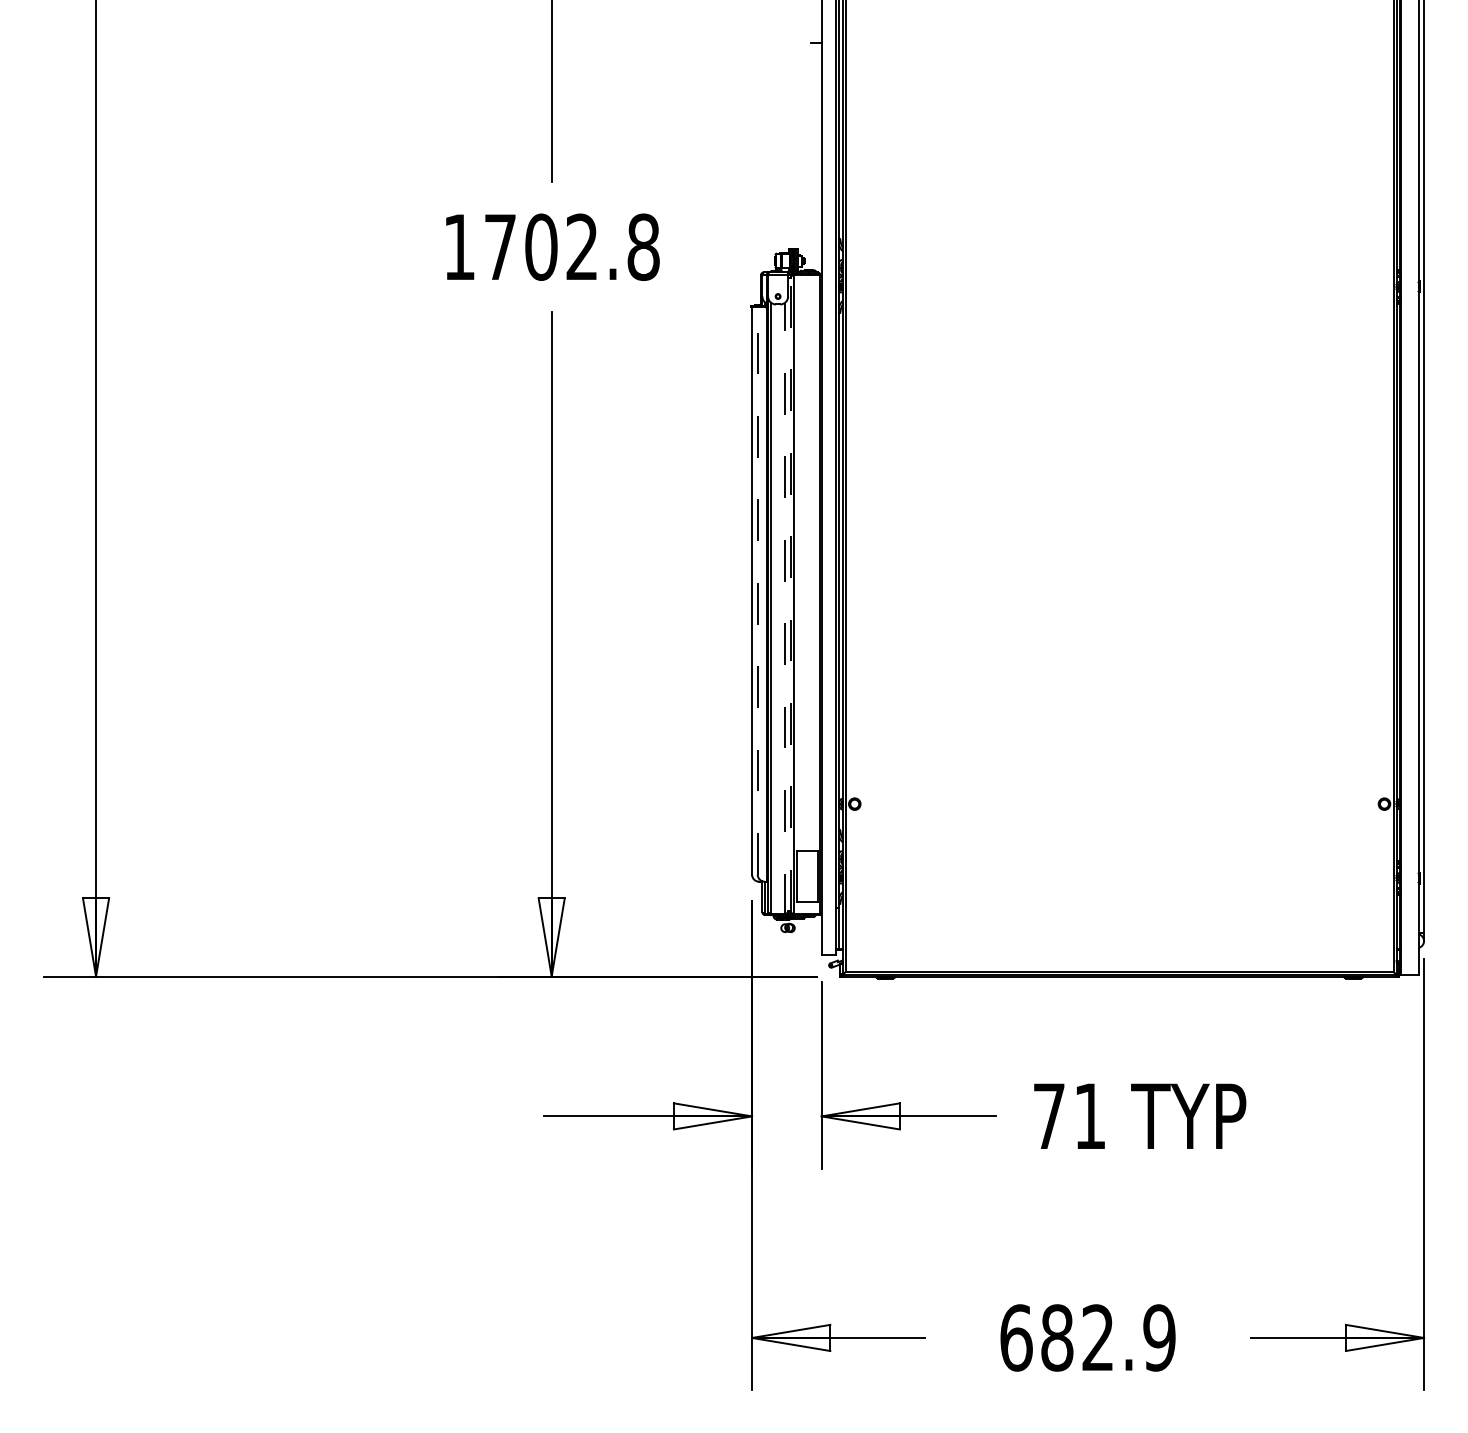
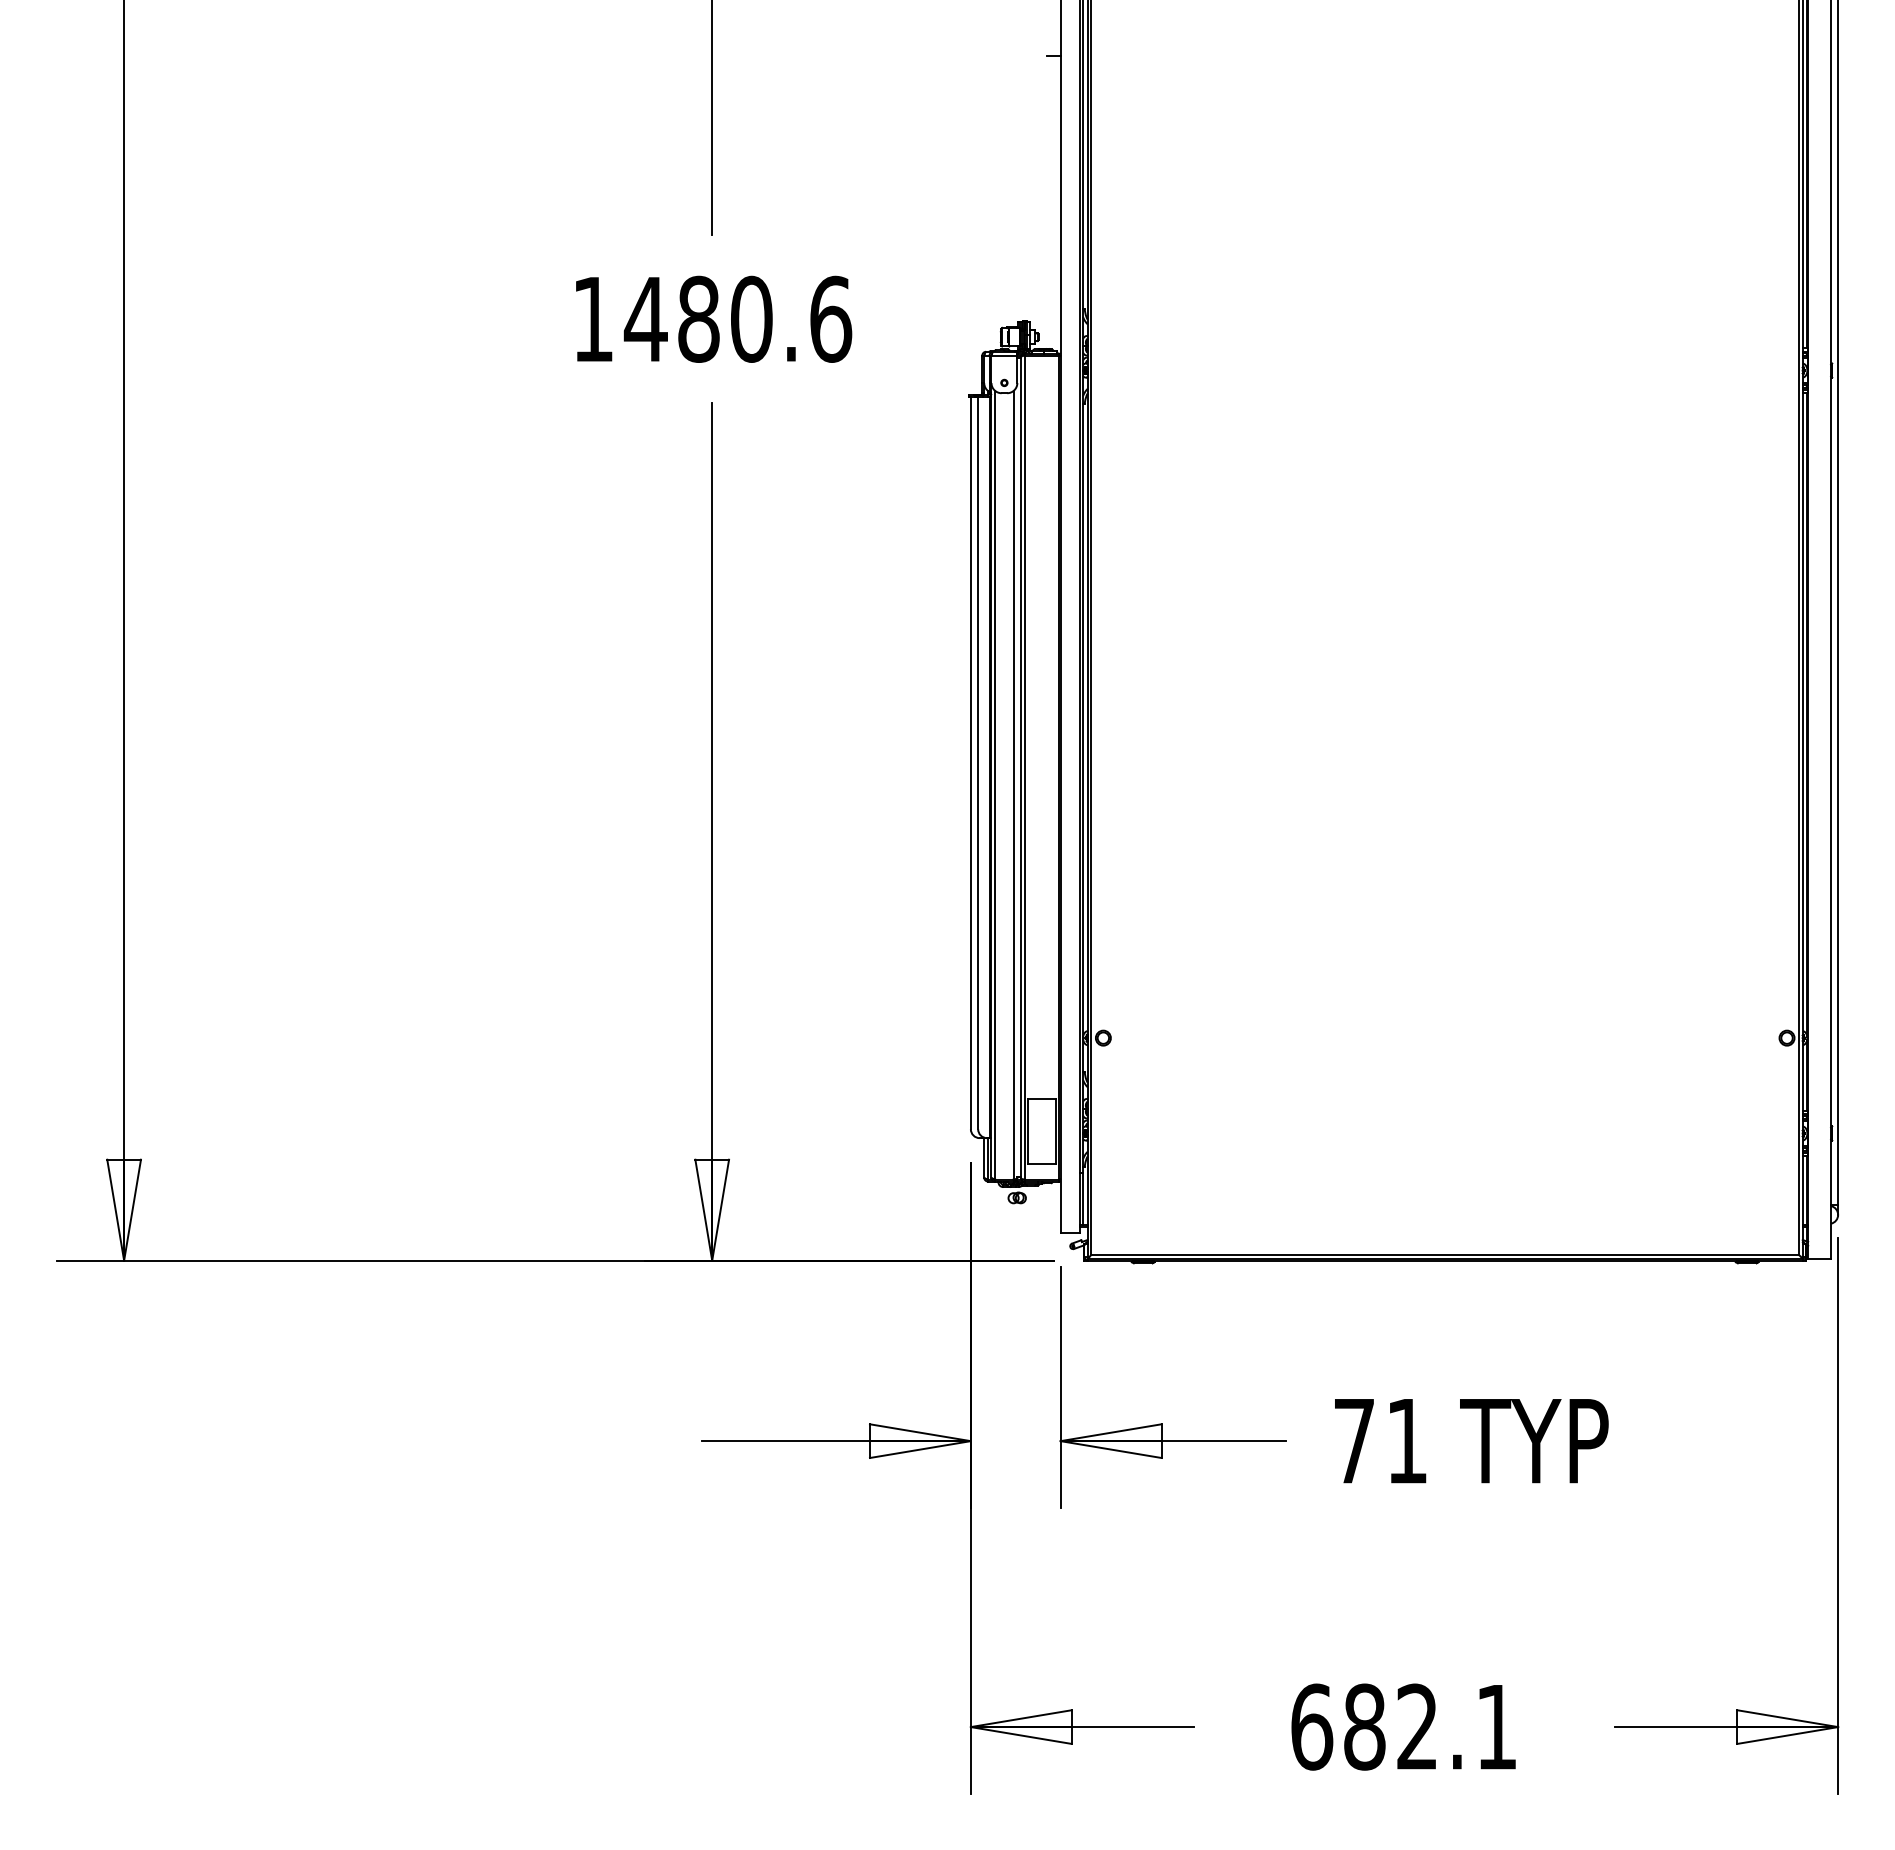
text: (571, 246) -> (737, 318), 1702.8 -> 1480.6
line: (758, 590) -> (978, 762), dashed -> solid
line: (790, 594) -> (1020, 767), dashed -> solid
line: (785, 608) -> (1013, 785), dashed -> solid
text: (1159, 1337) -> (1496, 1726), 682.9 -> 682.1

